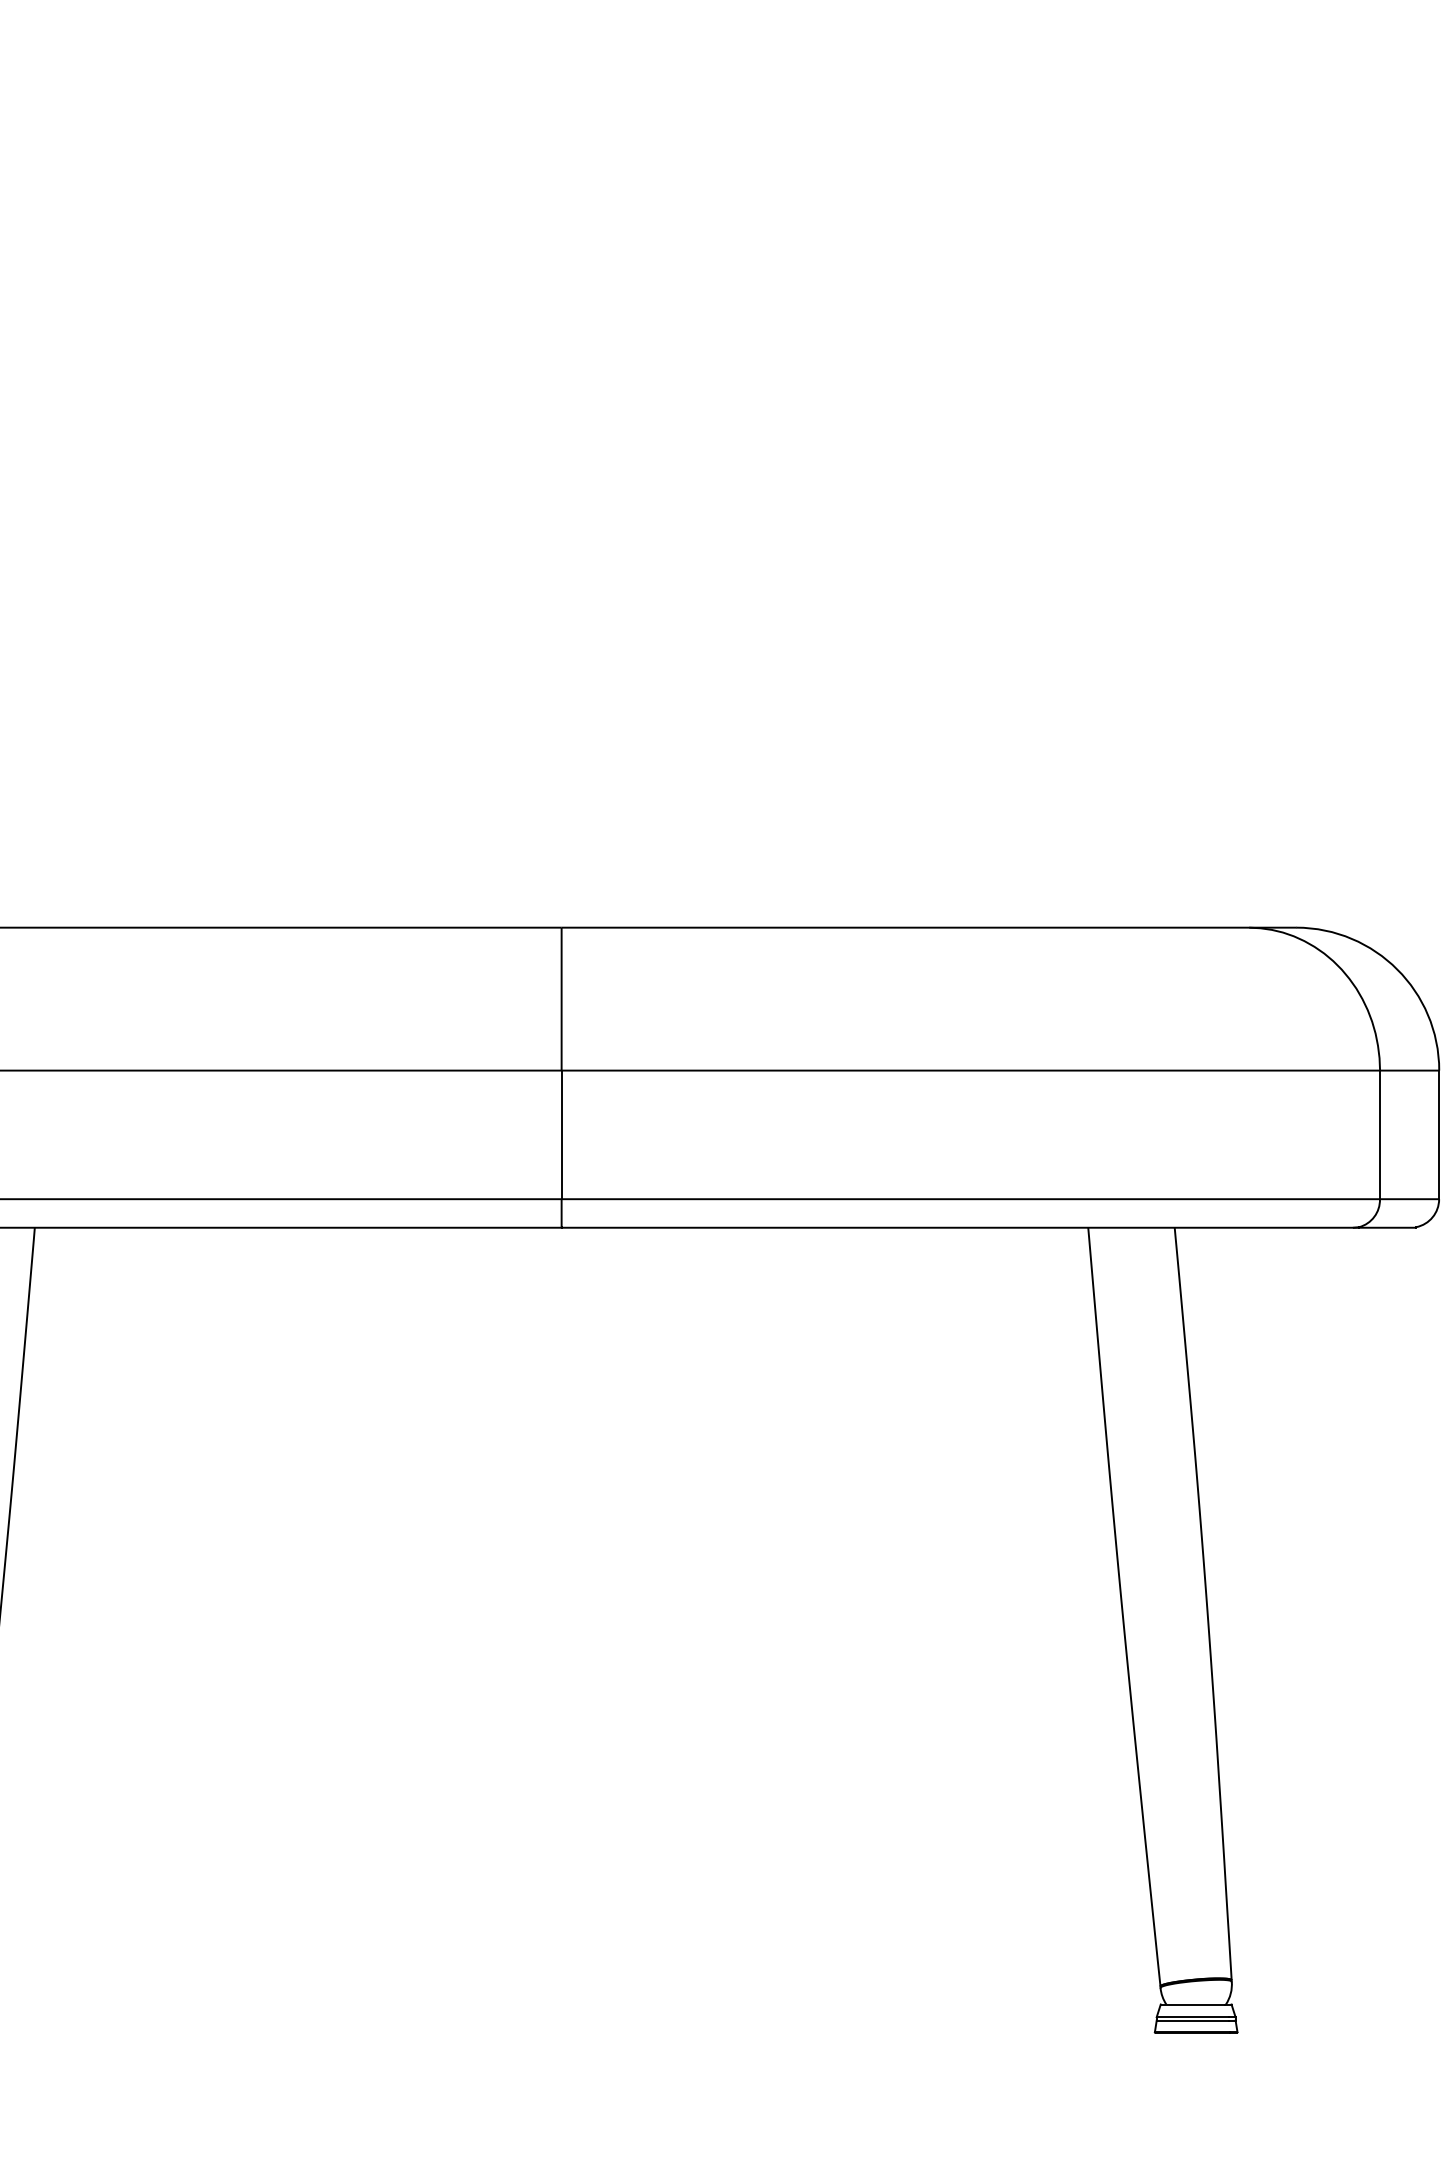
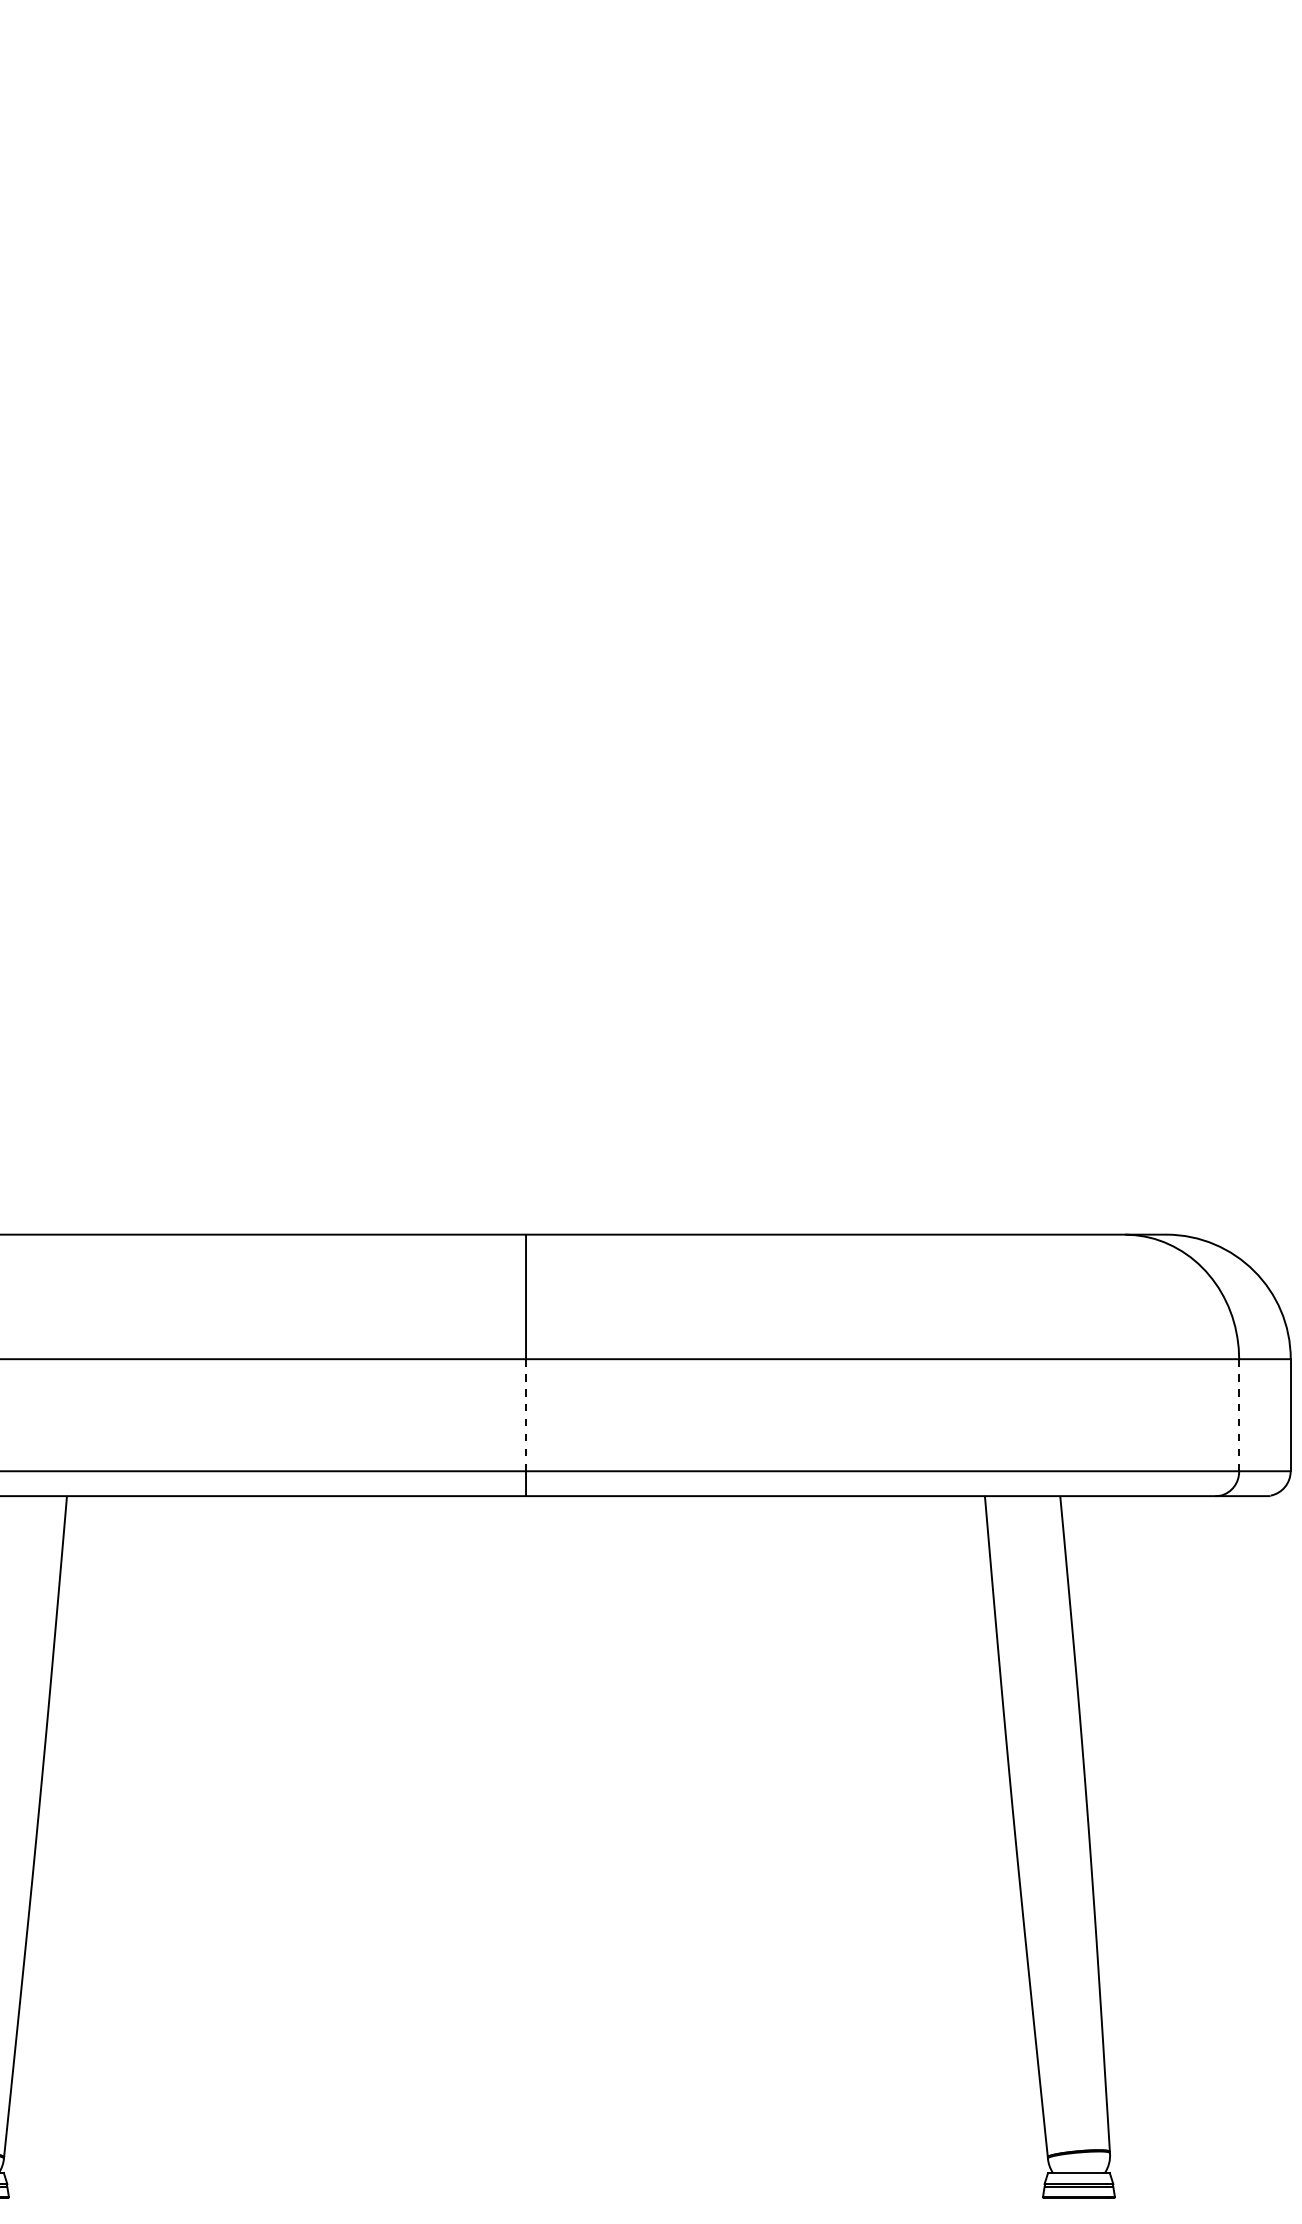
line: (562, 1134) -> (526, 1414), solid -> dashed
line: (1380, 1134) -> (1239, 1414), solid -> dashed

